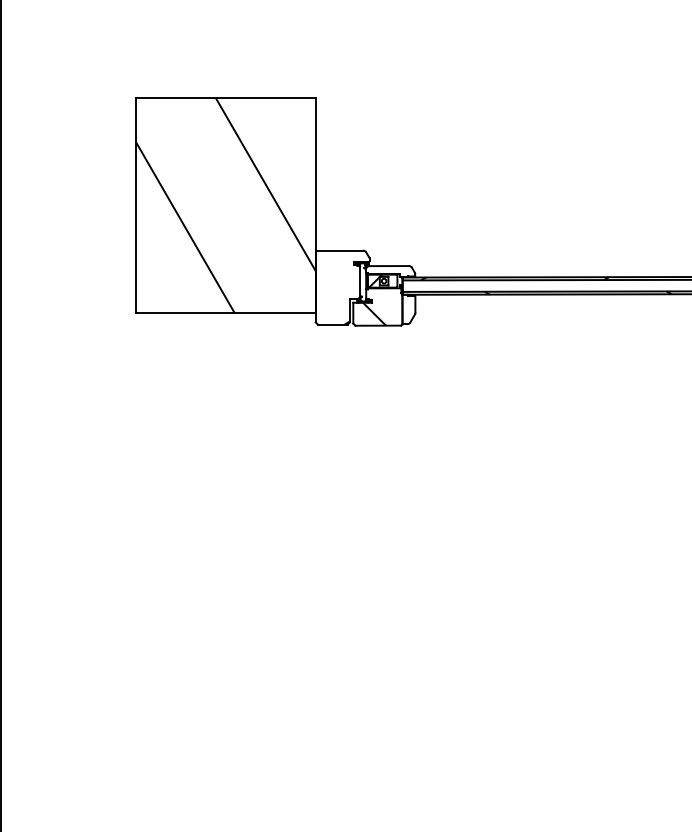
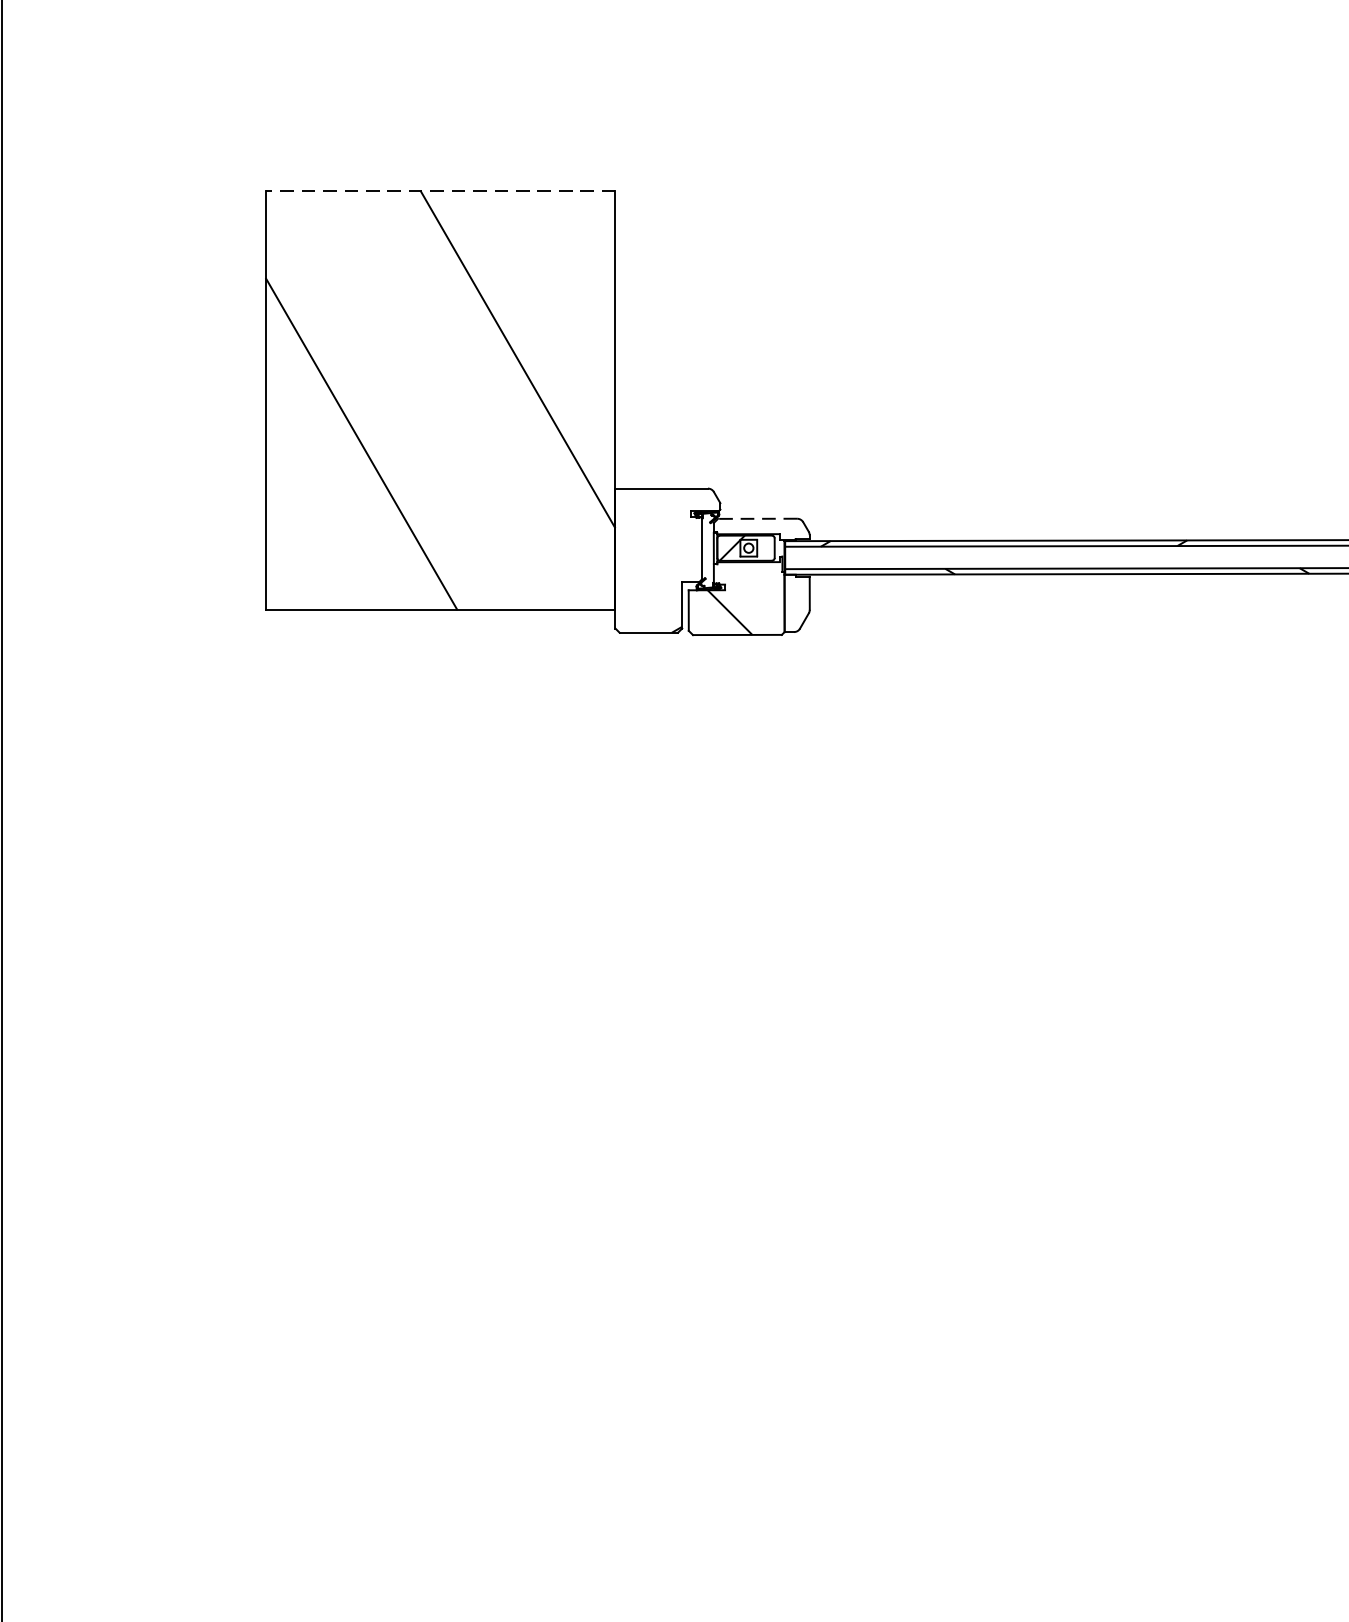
line: (225, 97) -> (439, 190), solid -> dashed
line: (388, 266) -> (757, 519), solid -> dashed

